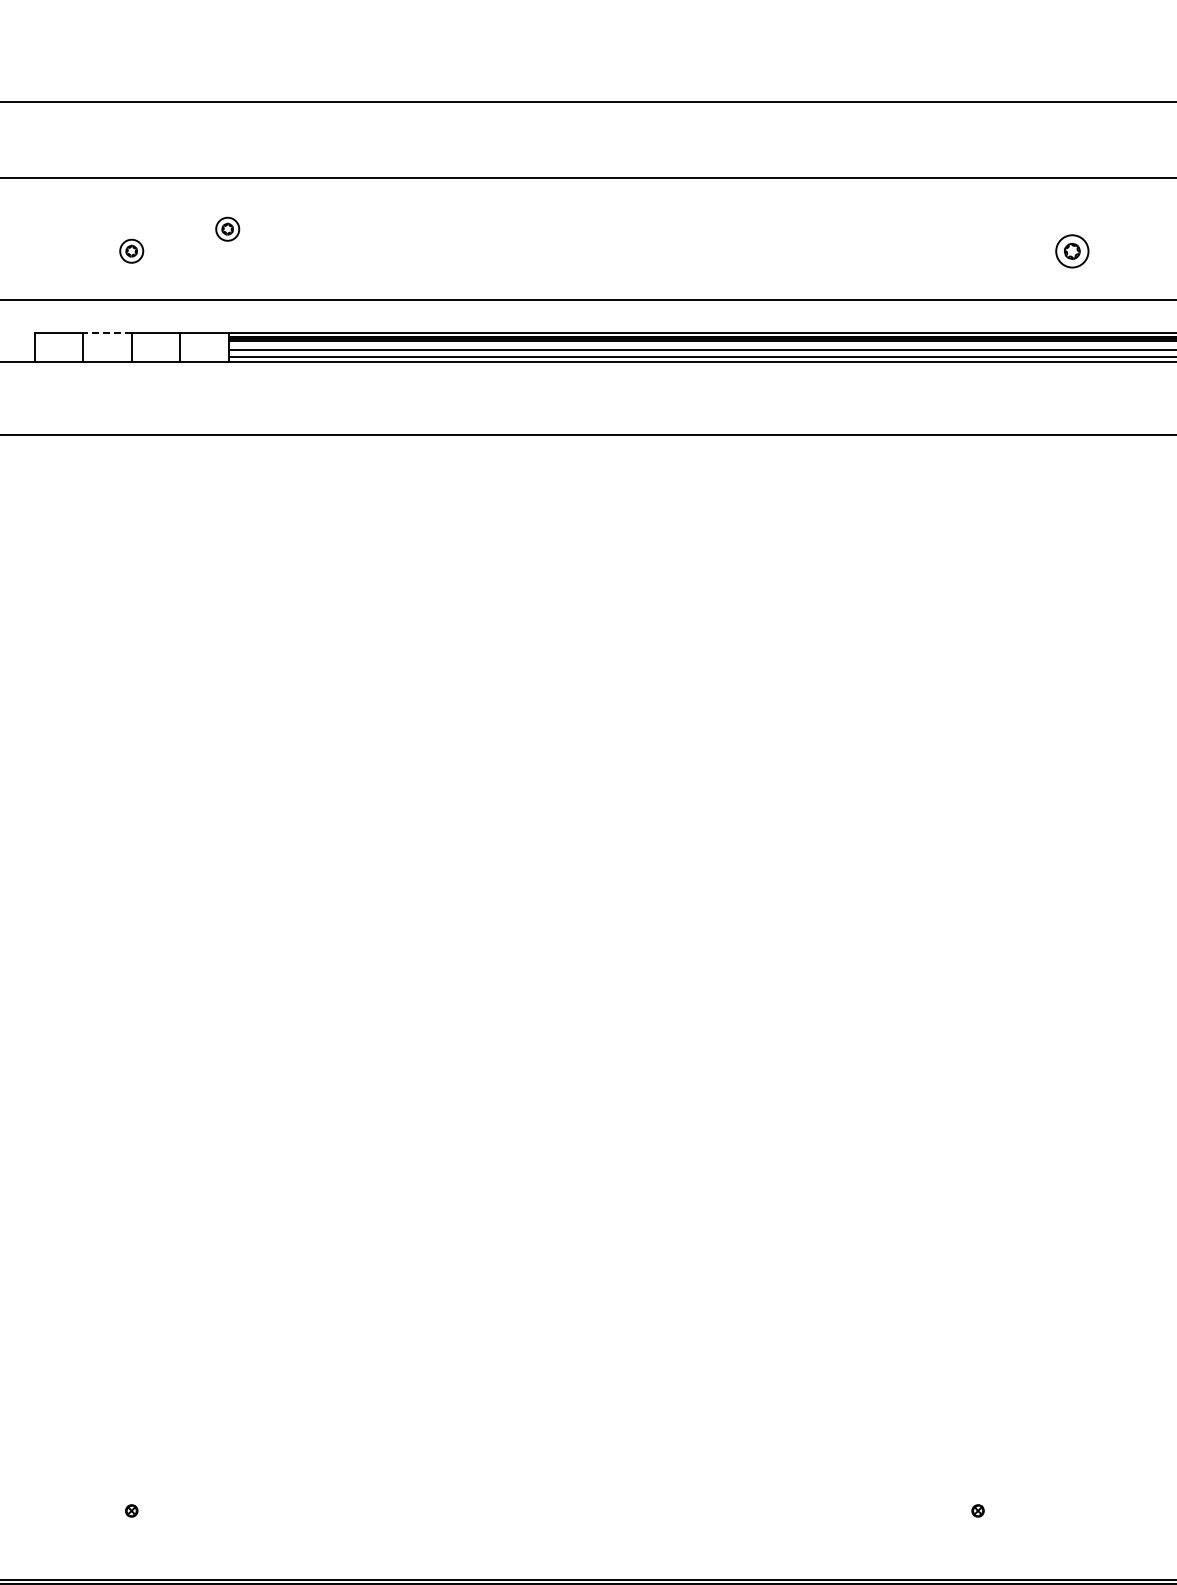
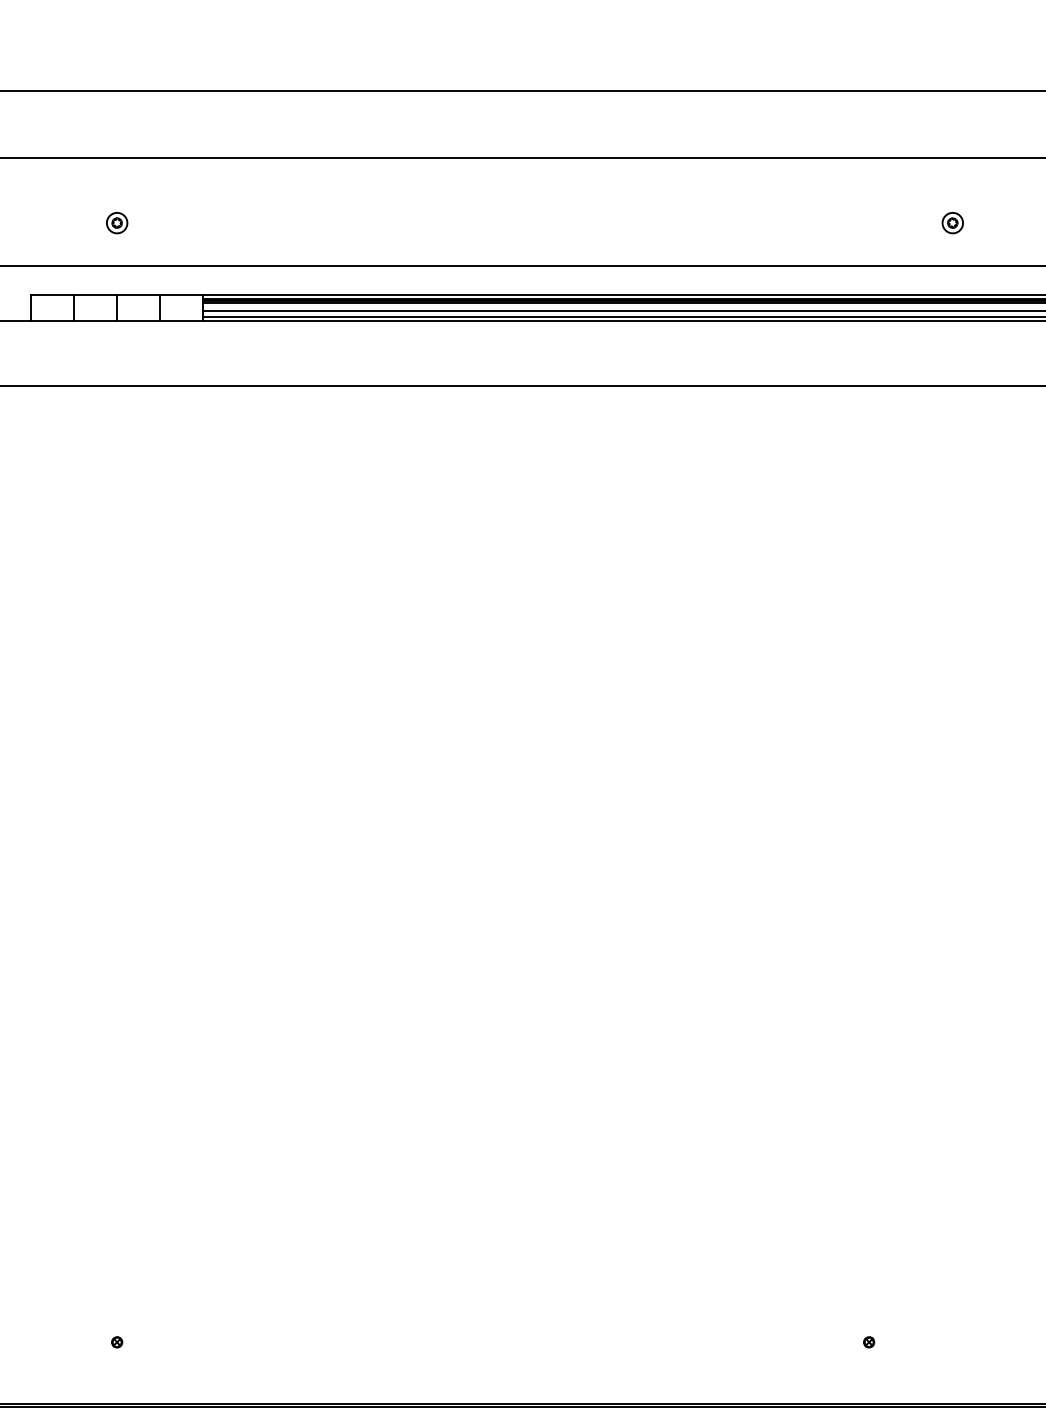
part: (227, 228) -> (202, 202), removed
part: (1071, 250) -> (952, 222), size x0.71
line: (106, 332) -> (94, 295), dashed -> solid

